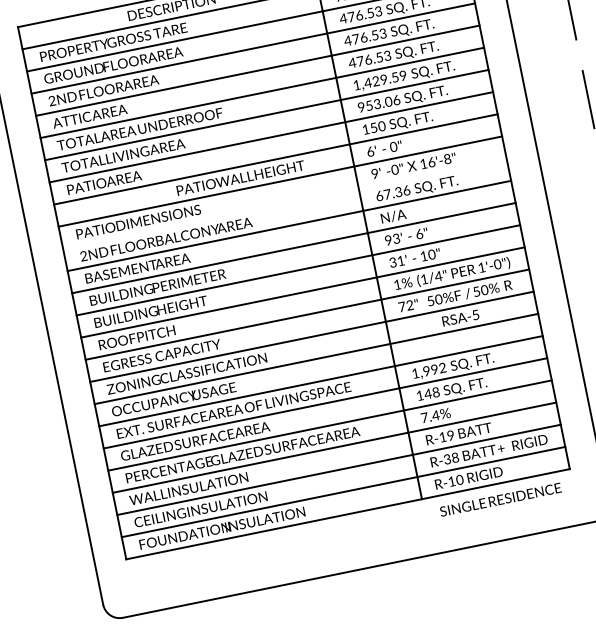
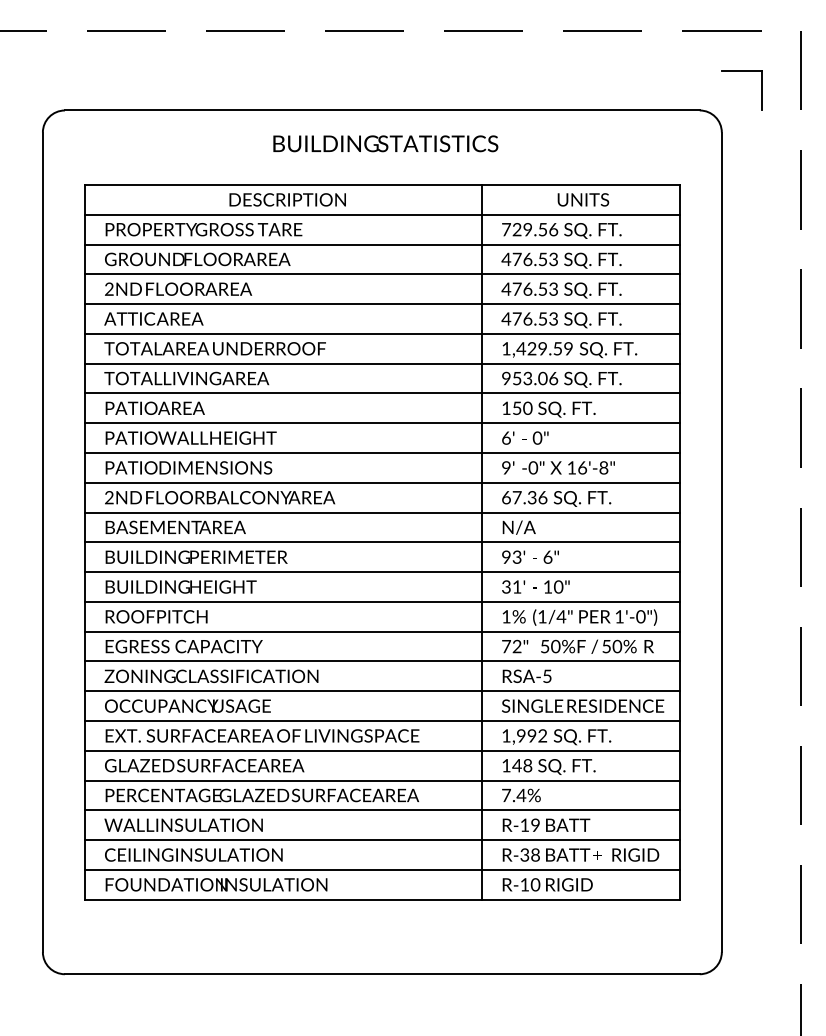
text: (240, 177) -> (190, 437), moved
line: (284, 203) -> (382, 482), added
text: (460, 317) -> (526, 675), moved
text: (500, 499) -> (583, 705), moved

